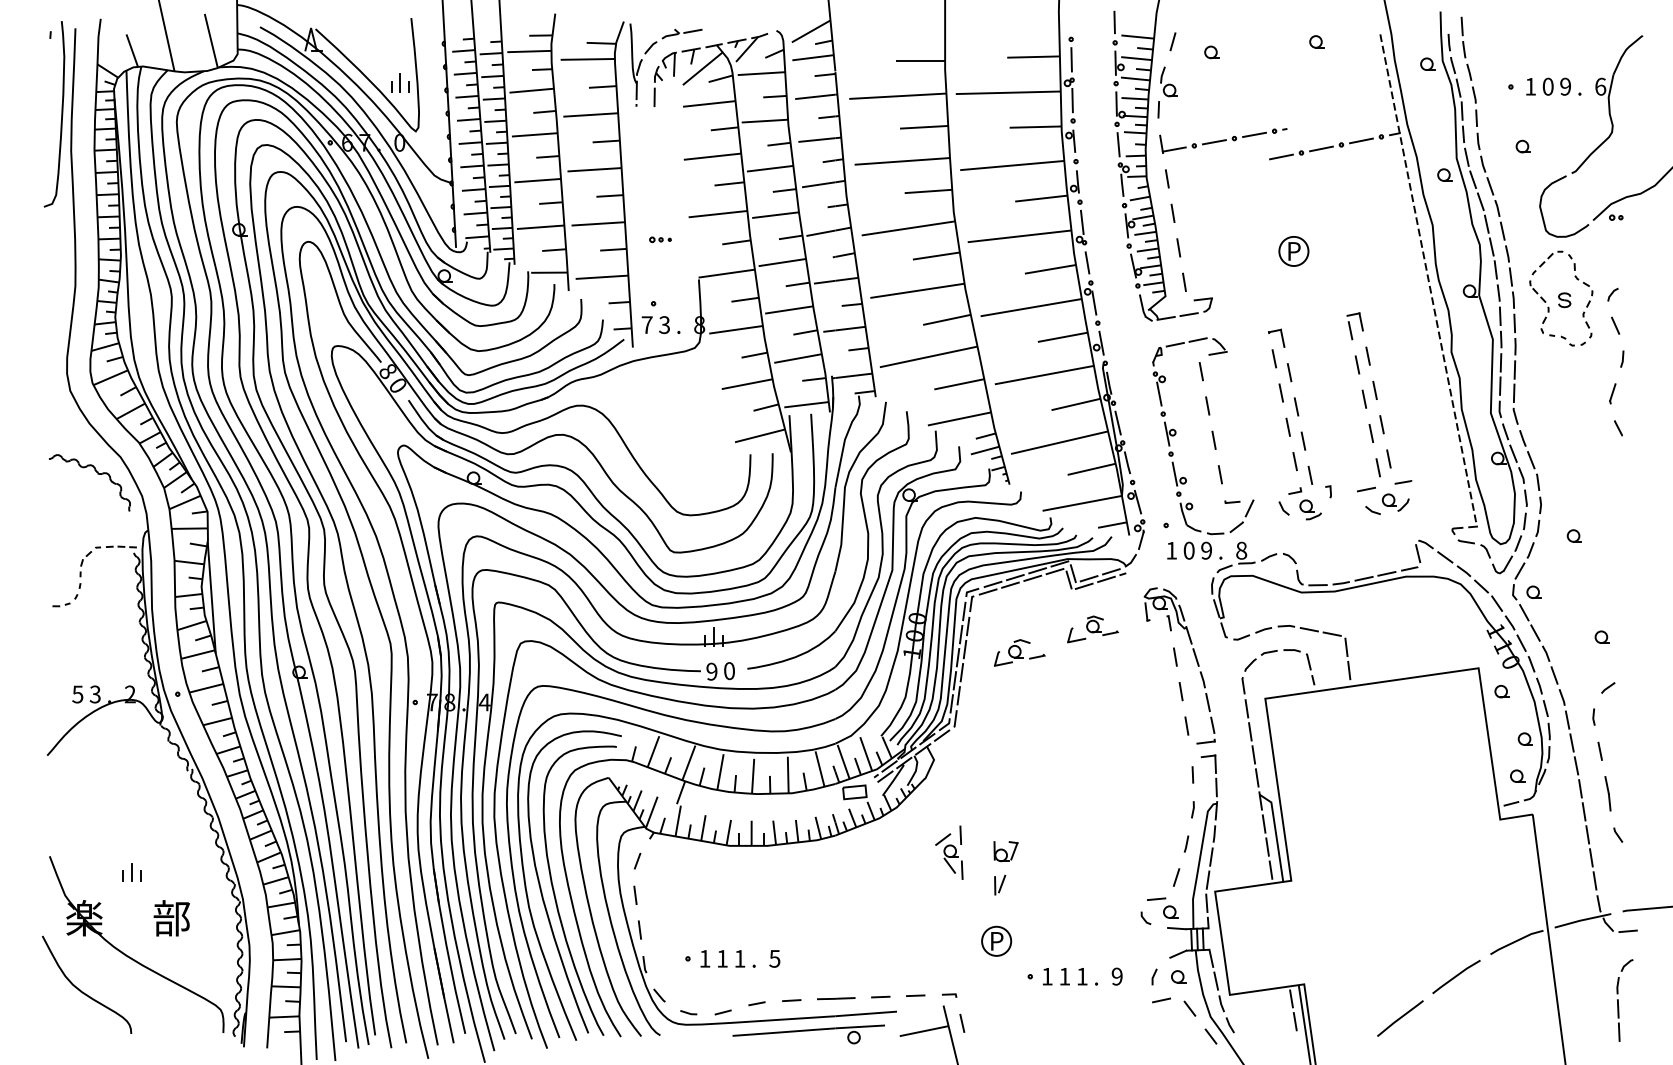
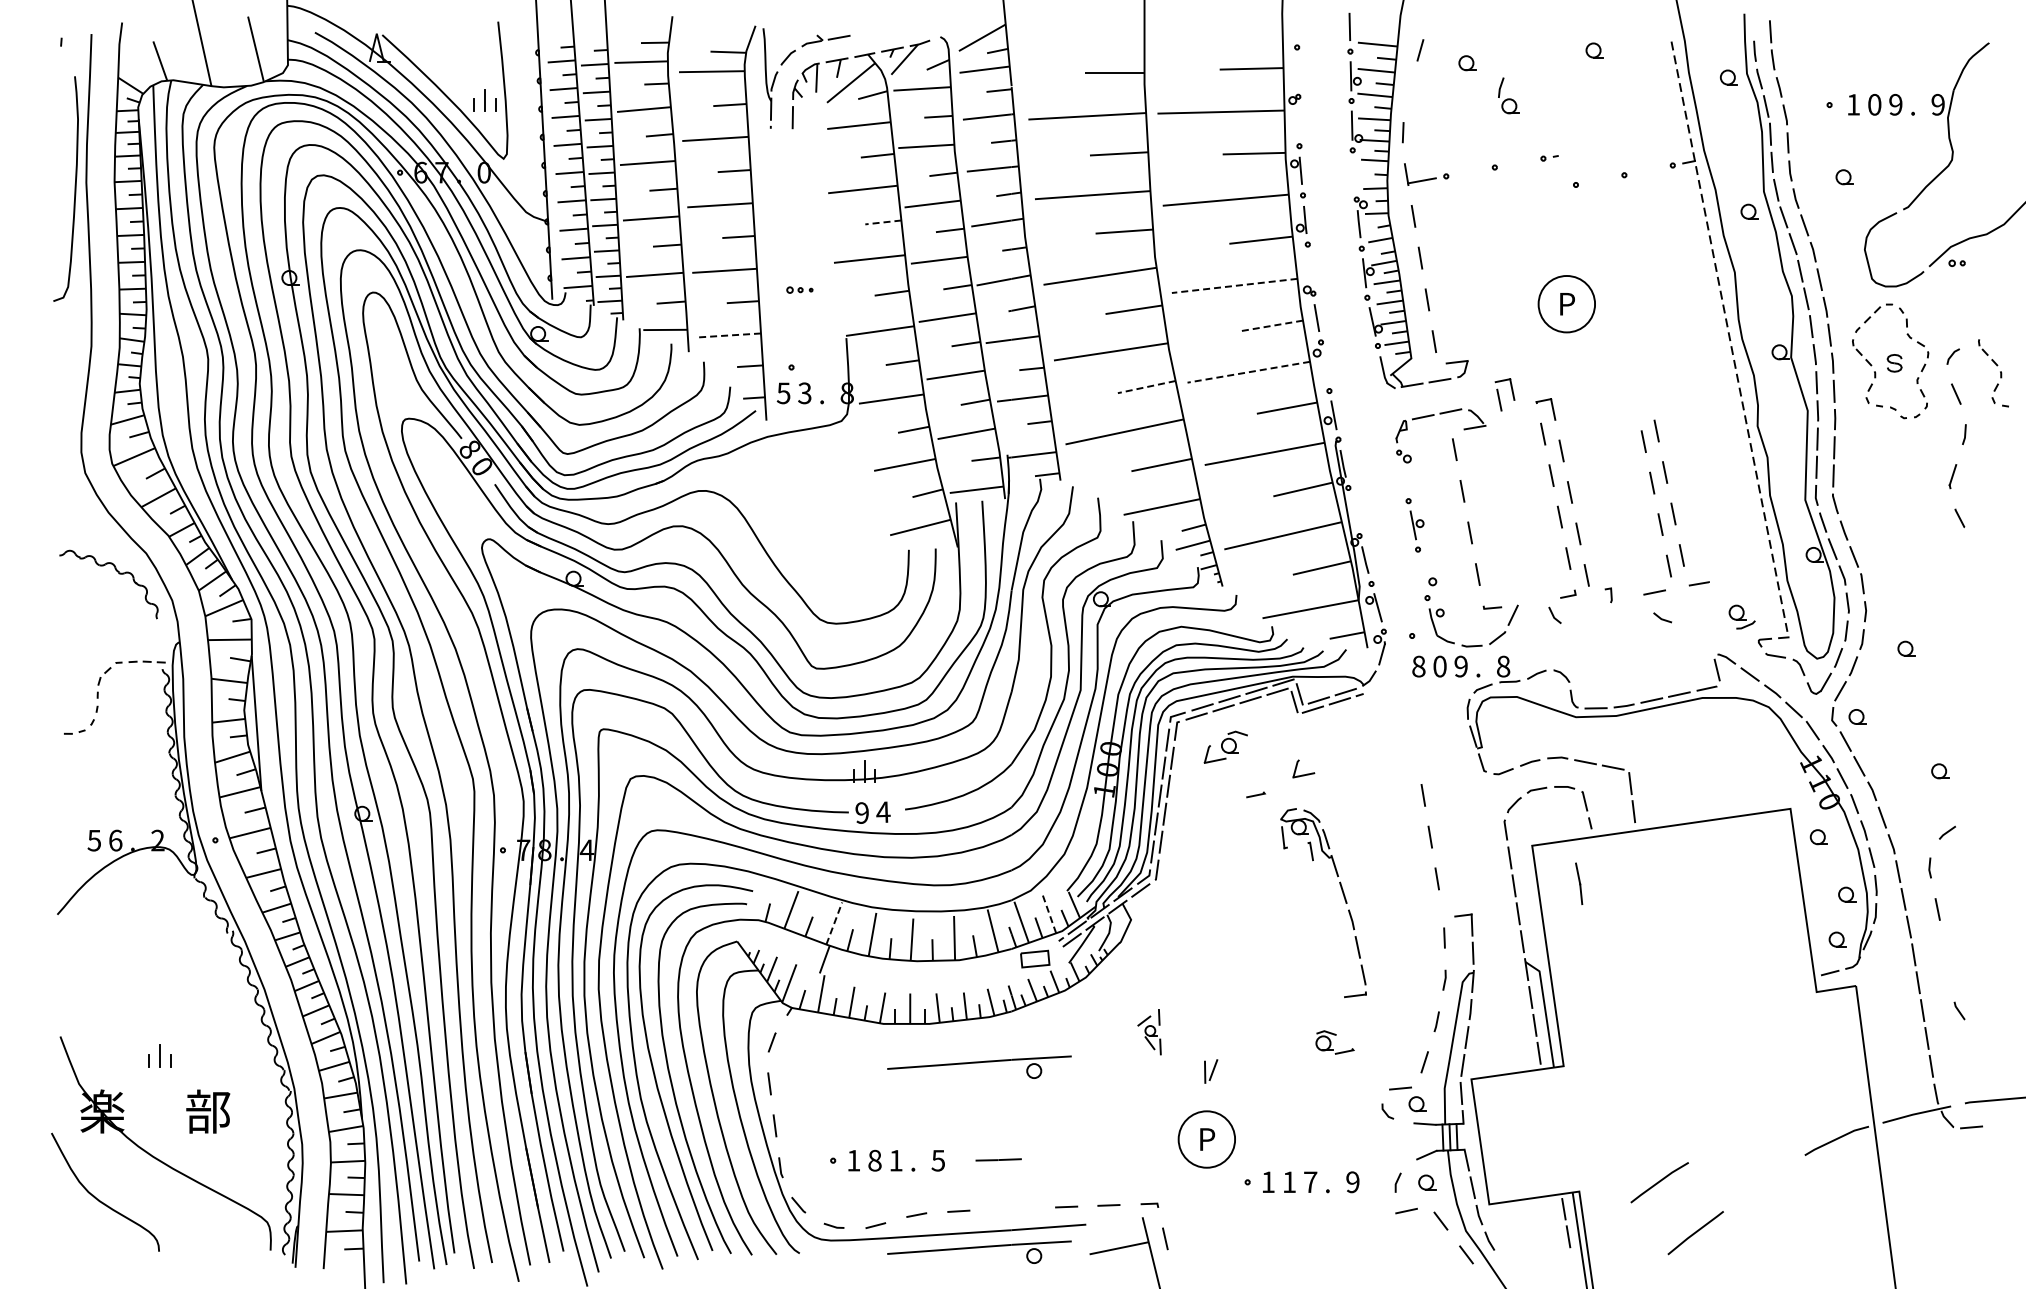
line: (1071, 60) -> (1297, 72), removed
part: (1168, 81) -> (1508, 95), moved
text: (1600, 86) -> (1937, 104), 6 -> 9
line: (1072, 100) -> (1298, 121), removed
curve: (61, 113) -> (74, 188), moved
line: (1254, 134) -> (1519, 162), removed
line: (1214, 141) -> (1470, 171), removed
line: (1361, 141) -> (1648, 170), removed
line: (1118, 144) -> (1354, 174), removed
line: (1321, 148) -> (1600, 179), removed
line: (1281, 156) -> (1551, 189), removed
line: (728, 183) -> (882, 222), solid -> dashed
line: (1082, 222) -> (1310, 269), removed
line: (1019, 236) -> (1234, 285), solid -> dashed
circle: (1293, 250) -> (1566, 303), size x1.6
line: (1049, 269) -> (1271, 325), solid -> dashed
line: (602, 277) -> (729, 335), solid -> dashed
line: (1093, 302) -> (1324, 366), removed
line: (1030, 307) -> (1248, 372), solid -> dashed
part: (1652, 308) -> (2000, 373), added
line: (946, 320) -> (1146, 387), solid -> dashed
text: (646, 325) -> (783, 393), 7 -> 5
part: (1354, 326) -> (1504, 394), moved
line: (1159, 393) -> (1403, 476), removed
line: (1117, 422) -> (1353, 511), removed
line: (1174, 473) -> (1422, 573), removed
part: (1395, 502) -> (1689, 608), removed
part: (1310, 509) -> (1741, 616), moved
text: (1171, 550) -> (1418, 666), 1 -> 8
part: (1102, 625) -> (1334, 1042), moved
part: (1012, 652) -> (1225, 746), moved
part: (1196, 661) -> (1343, 897), moved
text: (729, 671) -> (883, 812), 0 -> 4
text: (95, 694) -> (115, 840), 3 -> 6
line: (865, 753) -> (1048, 912), solid -> dashed
line: (689, 762) -> (834, 923), solid -> dashed
part: (1608, 793) -> (1579, 883), moved
part: (1006, 851) -> (1218, 1030), removed
part: (949, 852) -> (1149, 1031), size x0.7
part: (808, 881) -> (979, 1066), added
circle: (996, 941) -> (1206, 1139), size x1.6
text: (722, 958) -> (874, 1160), 1 -> 8
text: (1082, 976) -> (1310, 1181), 1 -> 7
line: (1456, 976) -> (1659, 1182), moved
line: (836, 998) -> (998, 1159), moved
part: (1619, 1001) -> (1960, 1212), removed

